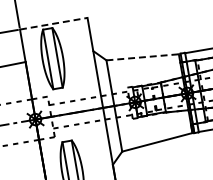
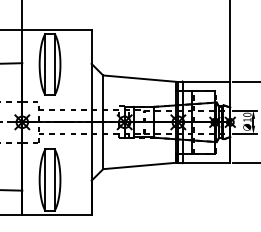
line: (53, 23) -> (56, 29), dashed -> solid
line: (142, 57) -> (139, 78), dashed -> solid

